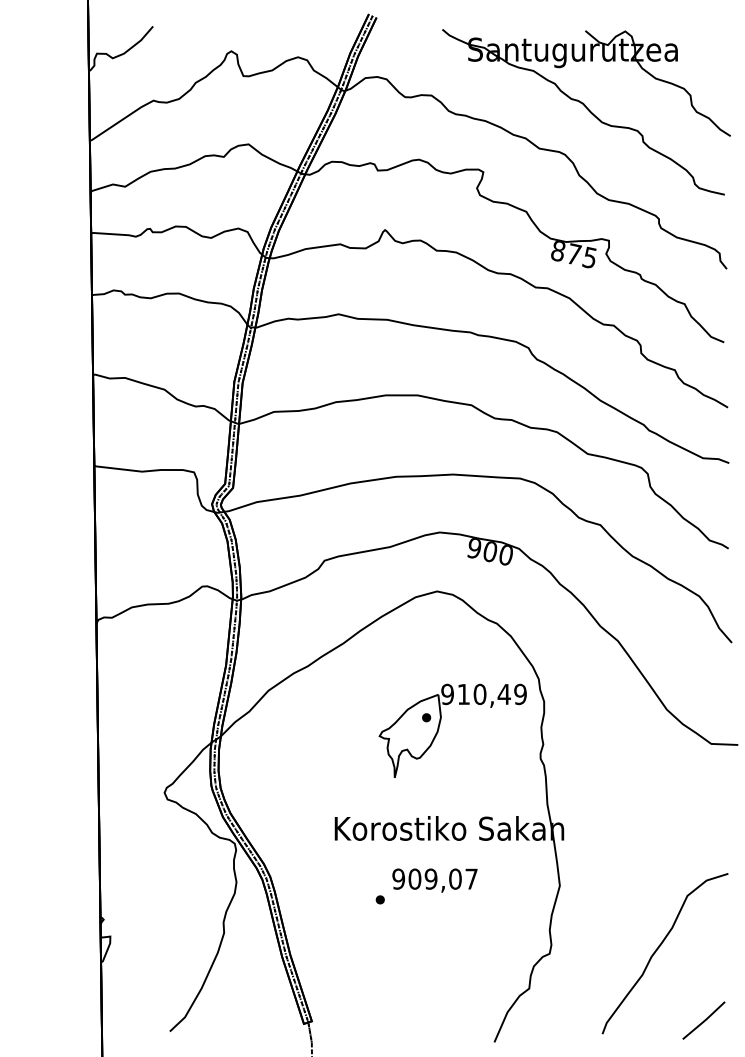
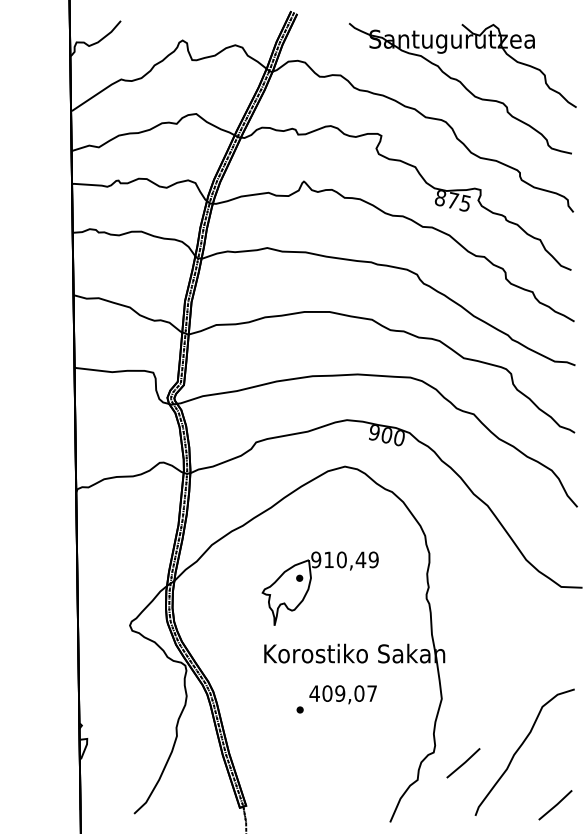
part: (440, 726) -> (310, 585), moved
text: (398, 878) -> (314, 693), 909,07 -> 409,07
line: (587, 967) -> (463, 763), added

